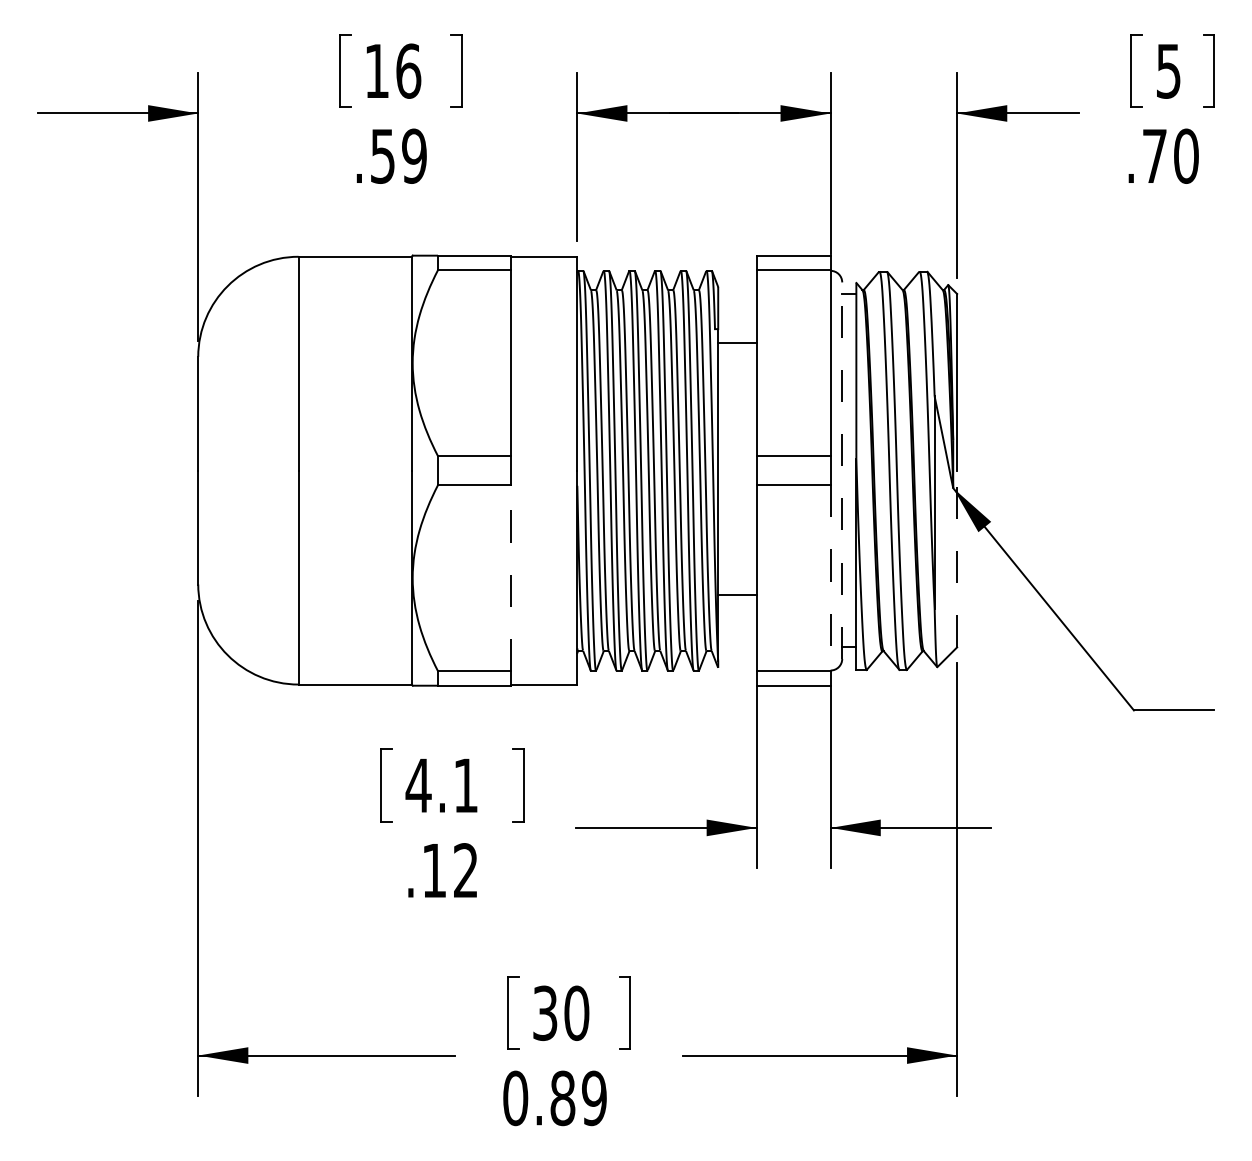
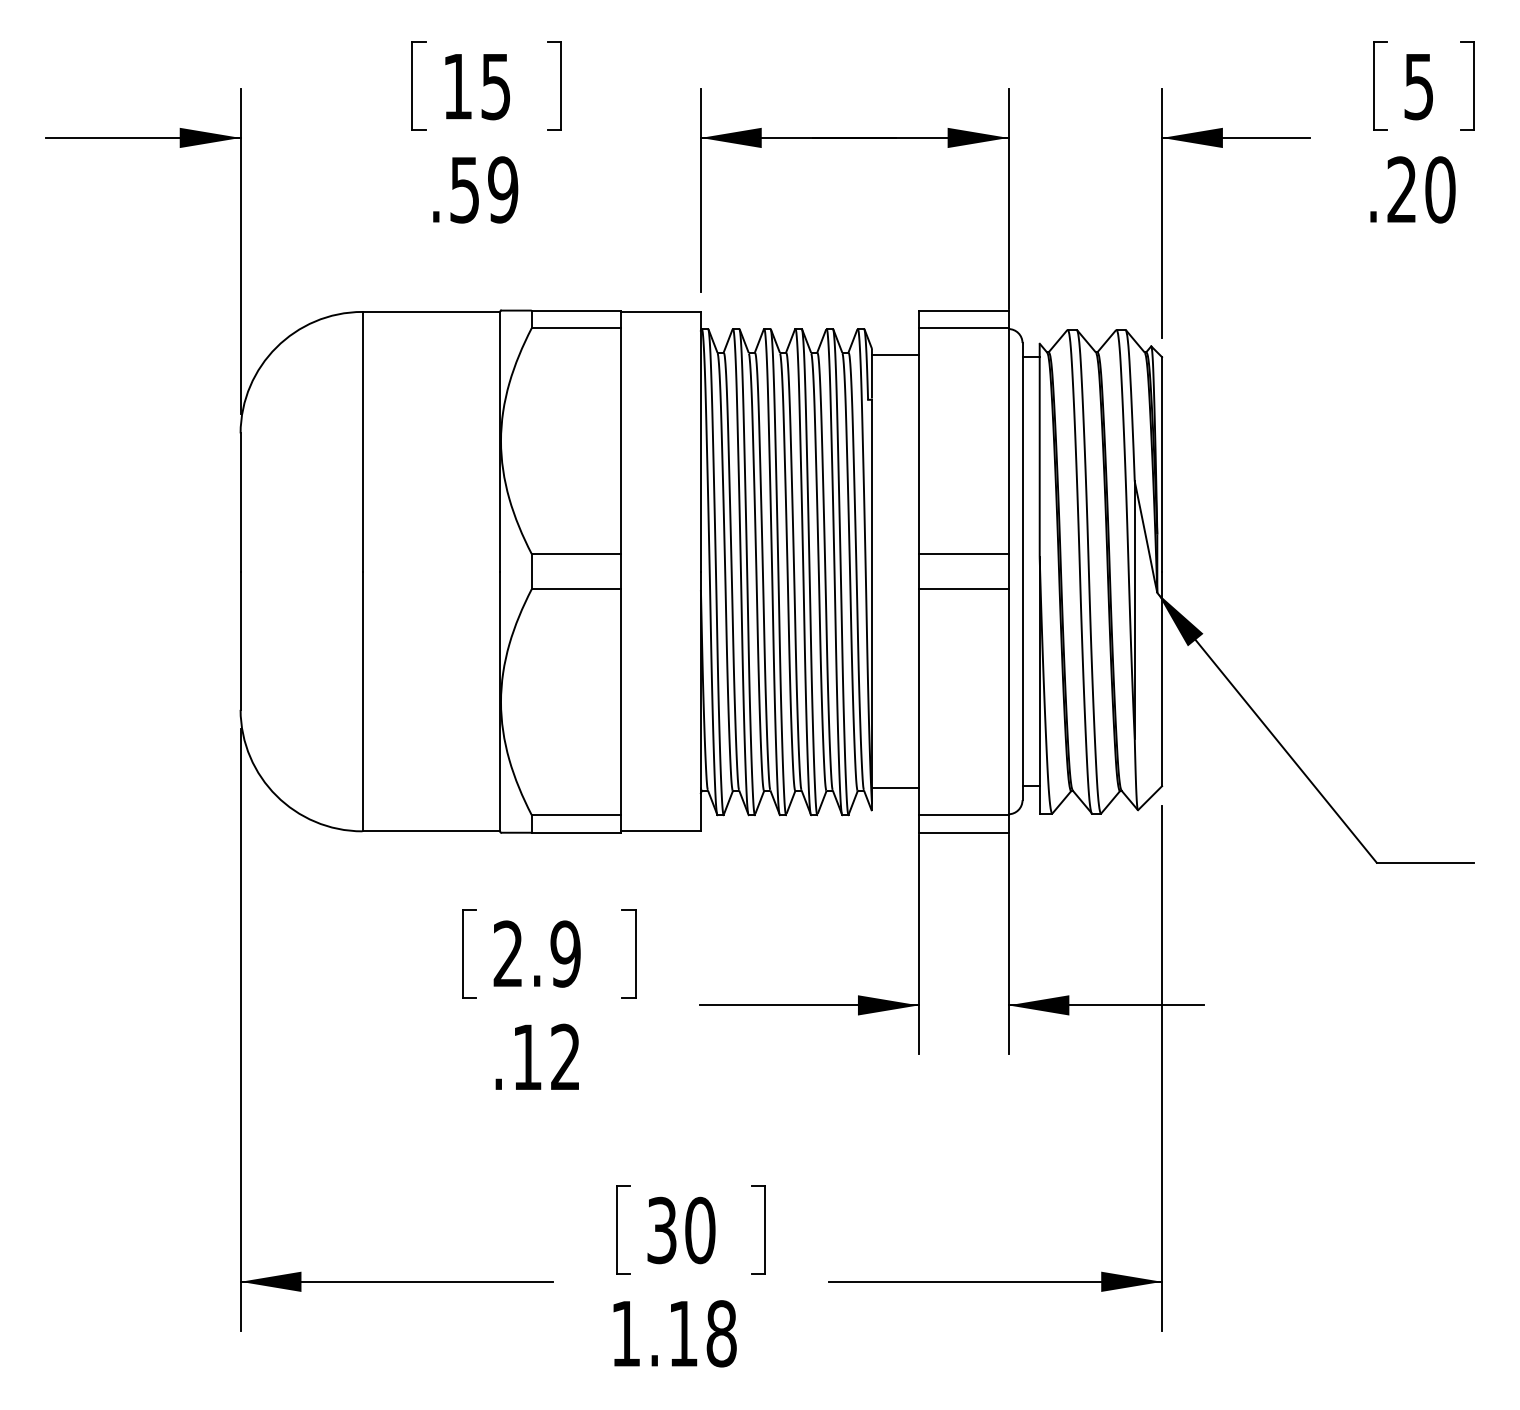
text: (408, 71) -> (496, 86), 16 -> 15
text: (1154, 155) -> (1401, 189), .70 -> .20
line: (736, 342) -> (894, 355), moved
line: (842, 470) -> (1022, 571), dashed -> solid
line: (957, 558) -> (1162, 678), dashed -> solid
line: (511, 578) -> (620, 702), dashed -> solid
line: (830, 578) -> (1008, 702), dashed -> solid
line: (736, 595) -> (894, 788), moved
text: (441, 785) -> (536, 953), 4.1 -> 2.9
text: (554, 1098) -> (673, 1333), 0.89 -> 1.18

